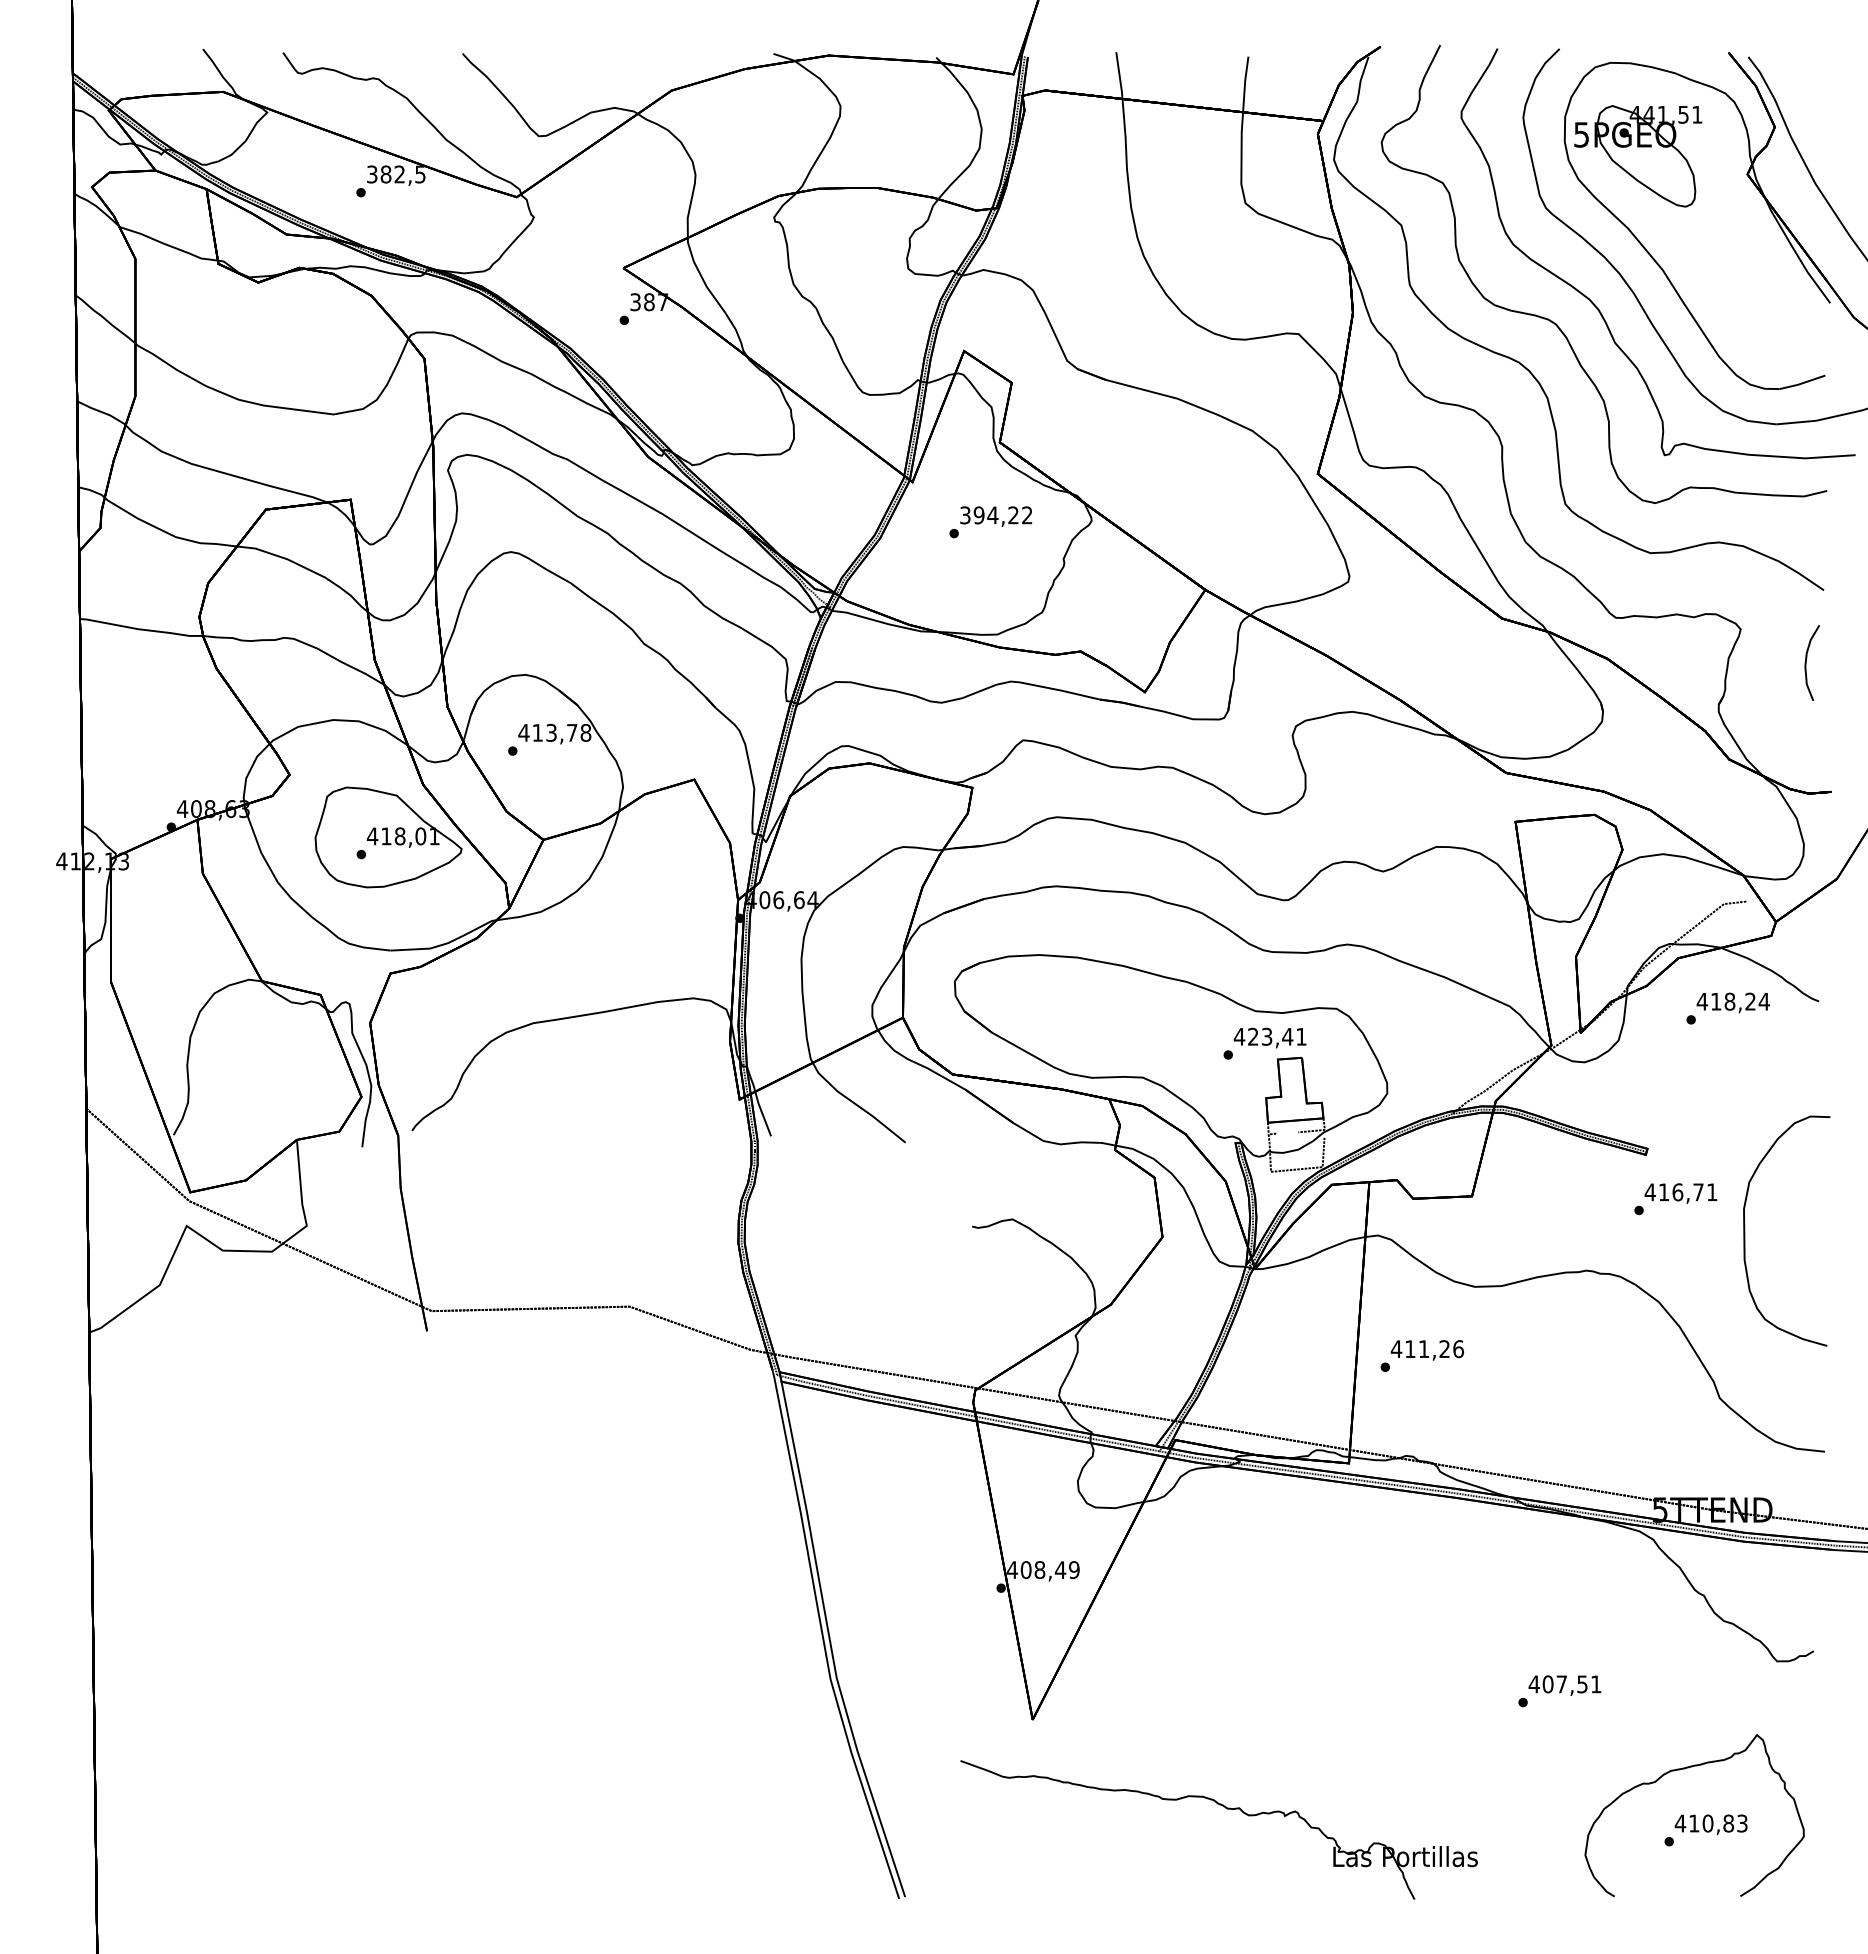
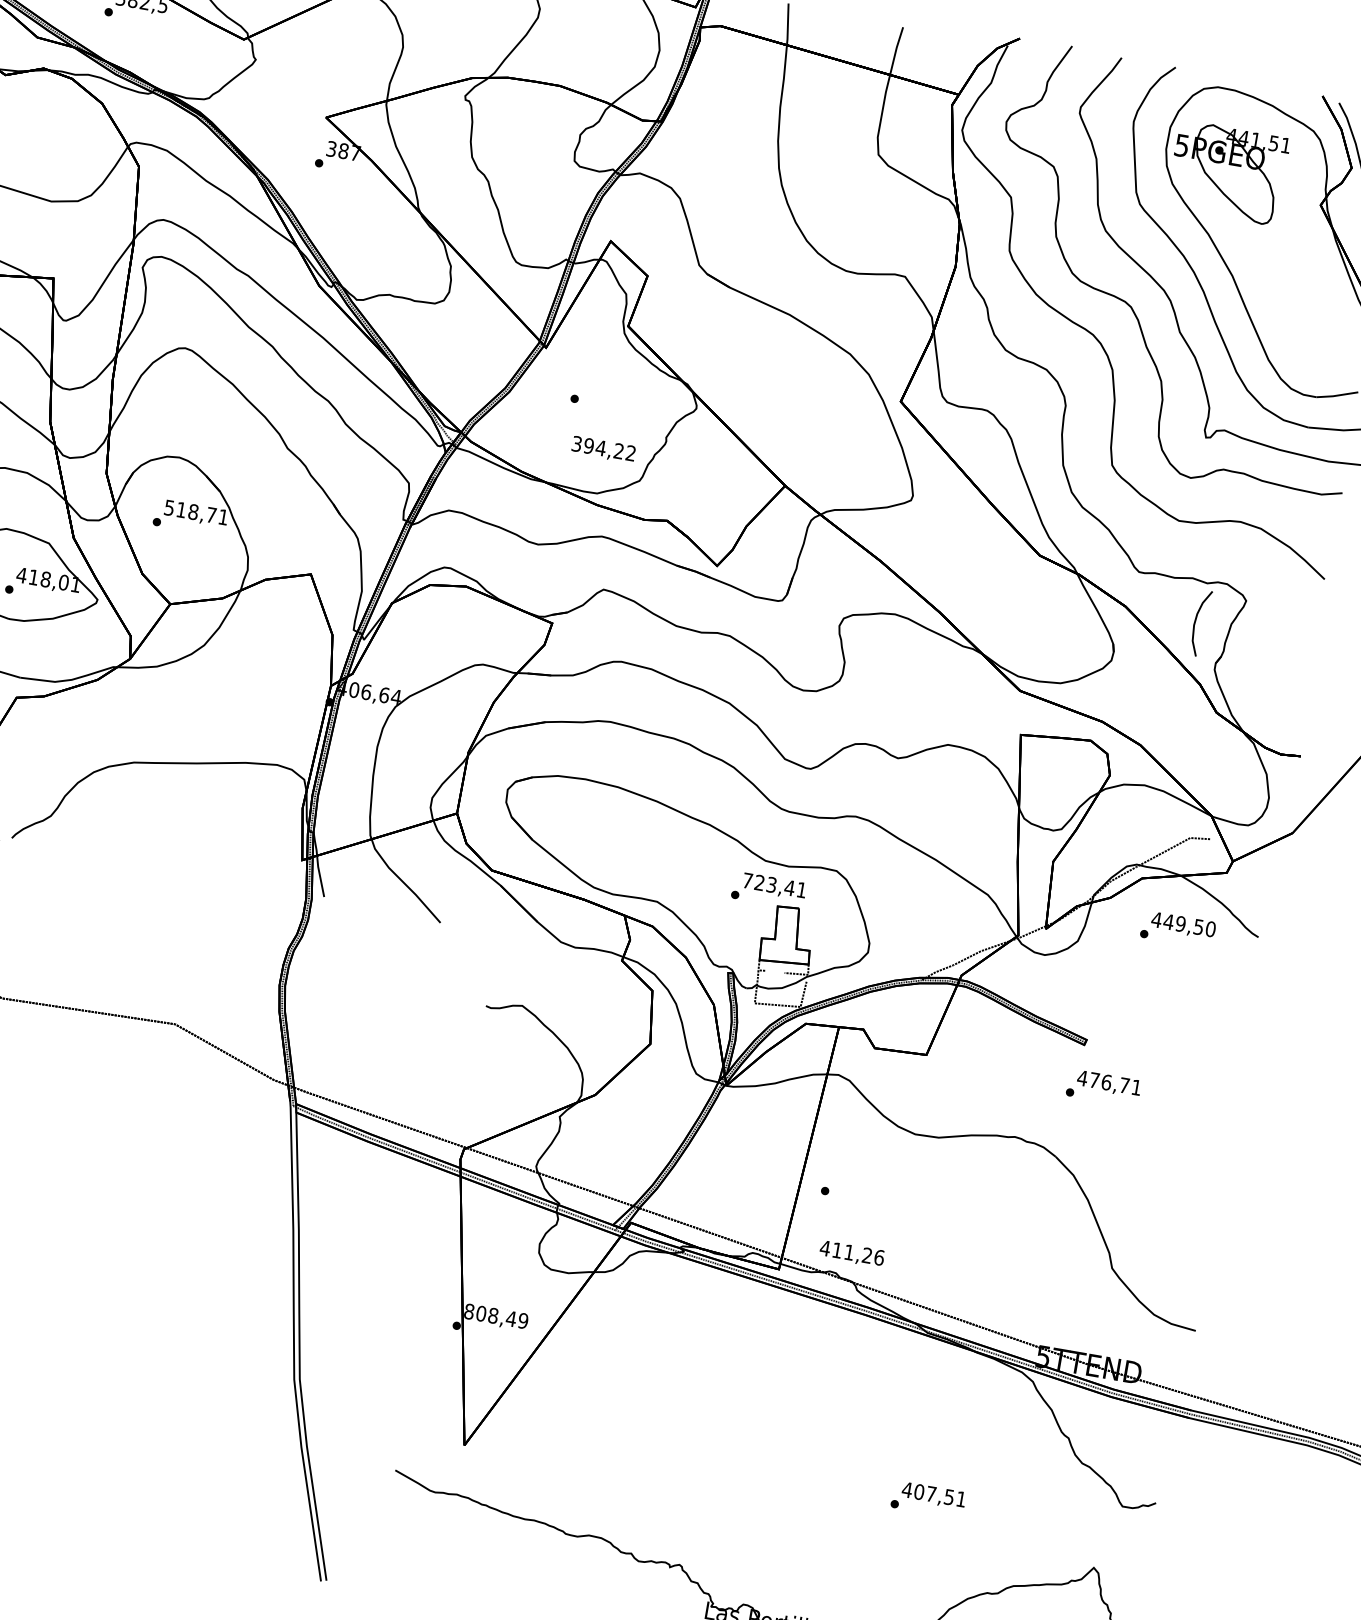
text: (996, 516) -> (603, 449), moved
curve: (1806, 663) -> (1195, 622), moved
text: (554, 732) -> (196, 512), 413,78 -> 518,71
text: (1740, 1001) -> (1189, 925), 418,24 -> 449,50
text: (1239, 1036) -> (747, 880), 423,41 -> 723,41
text: (1664, 1192) -> (1094, 1080), 416,71 -> 476,71
curve: (1745, 1230) -> (1159, 1125), removed
text: (1426, 1350) -> (851, 1254), moved
text: (1012, 1570) -> (469, 1312), 408,49 -> 808,49

